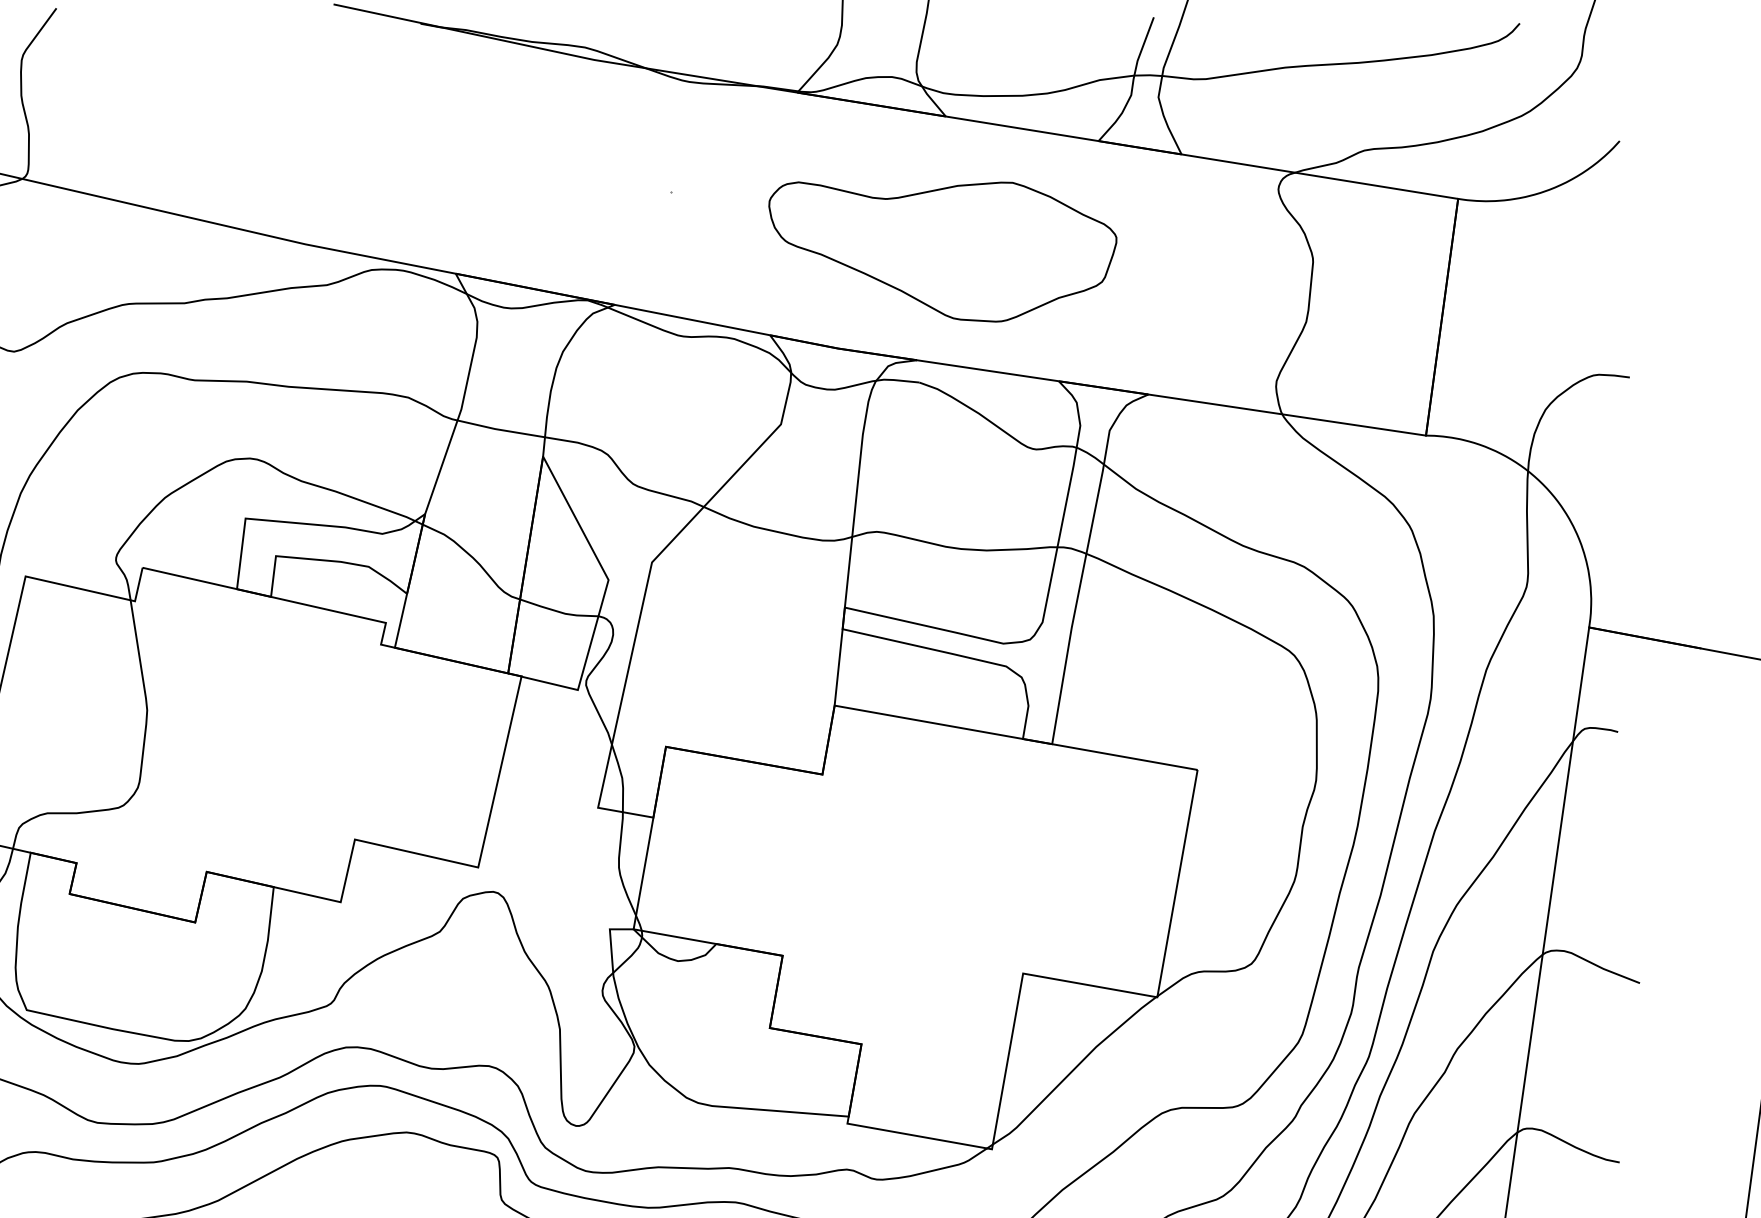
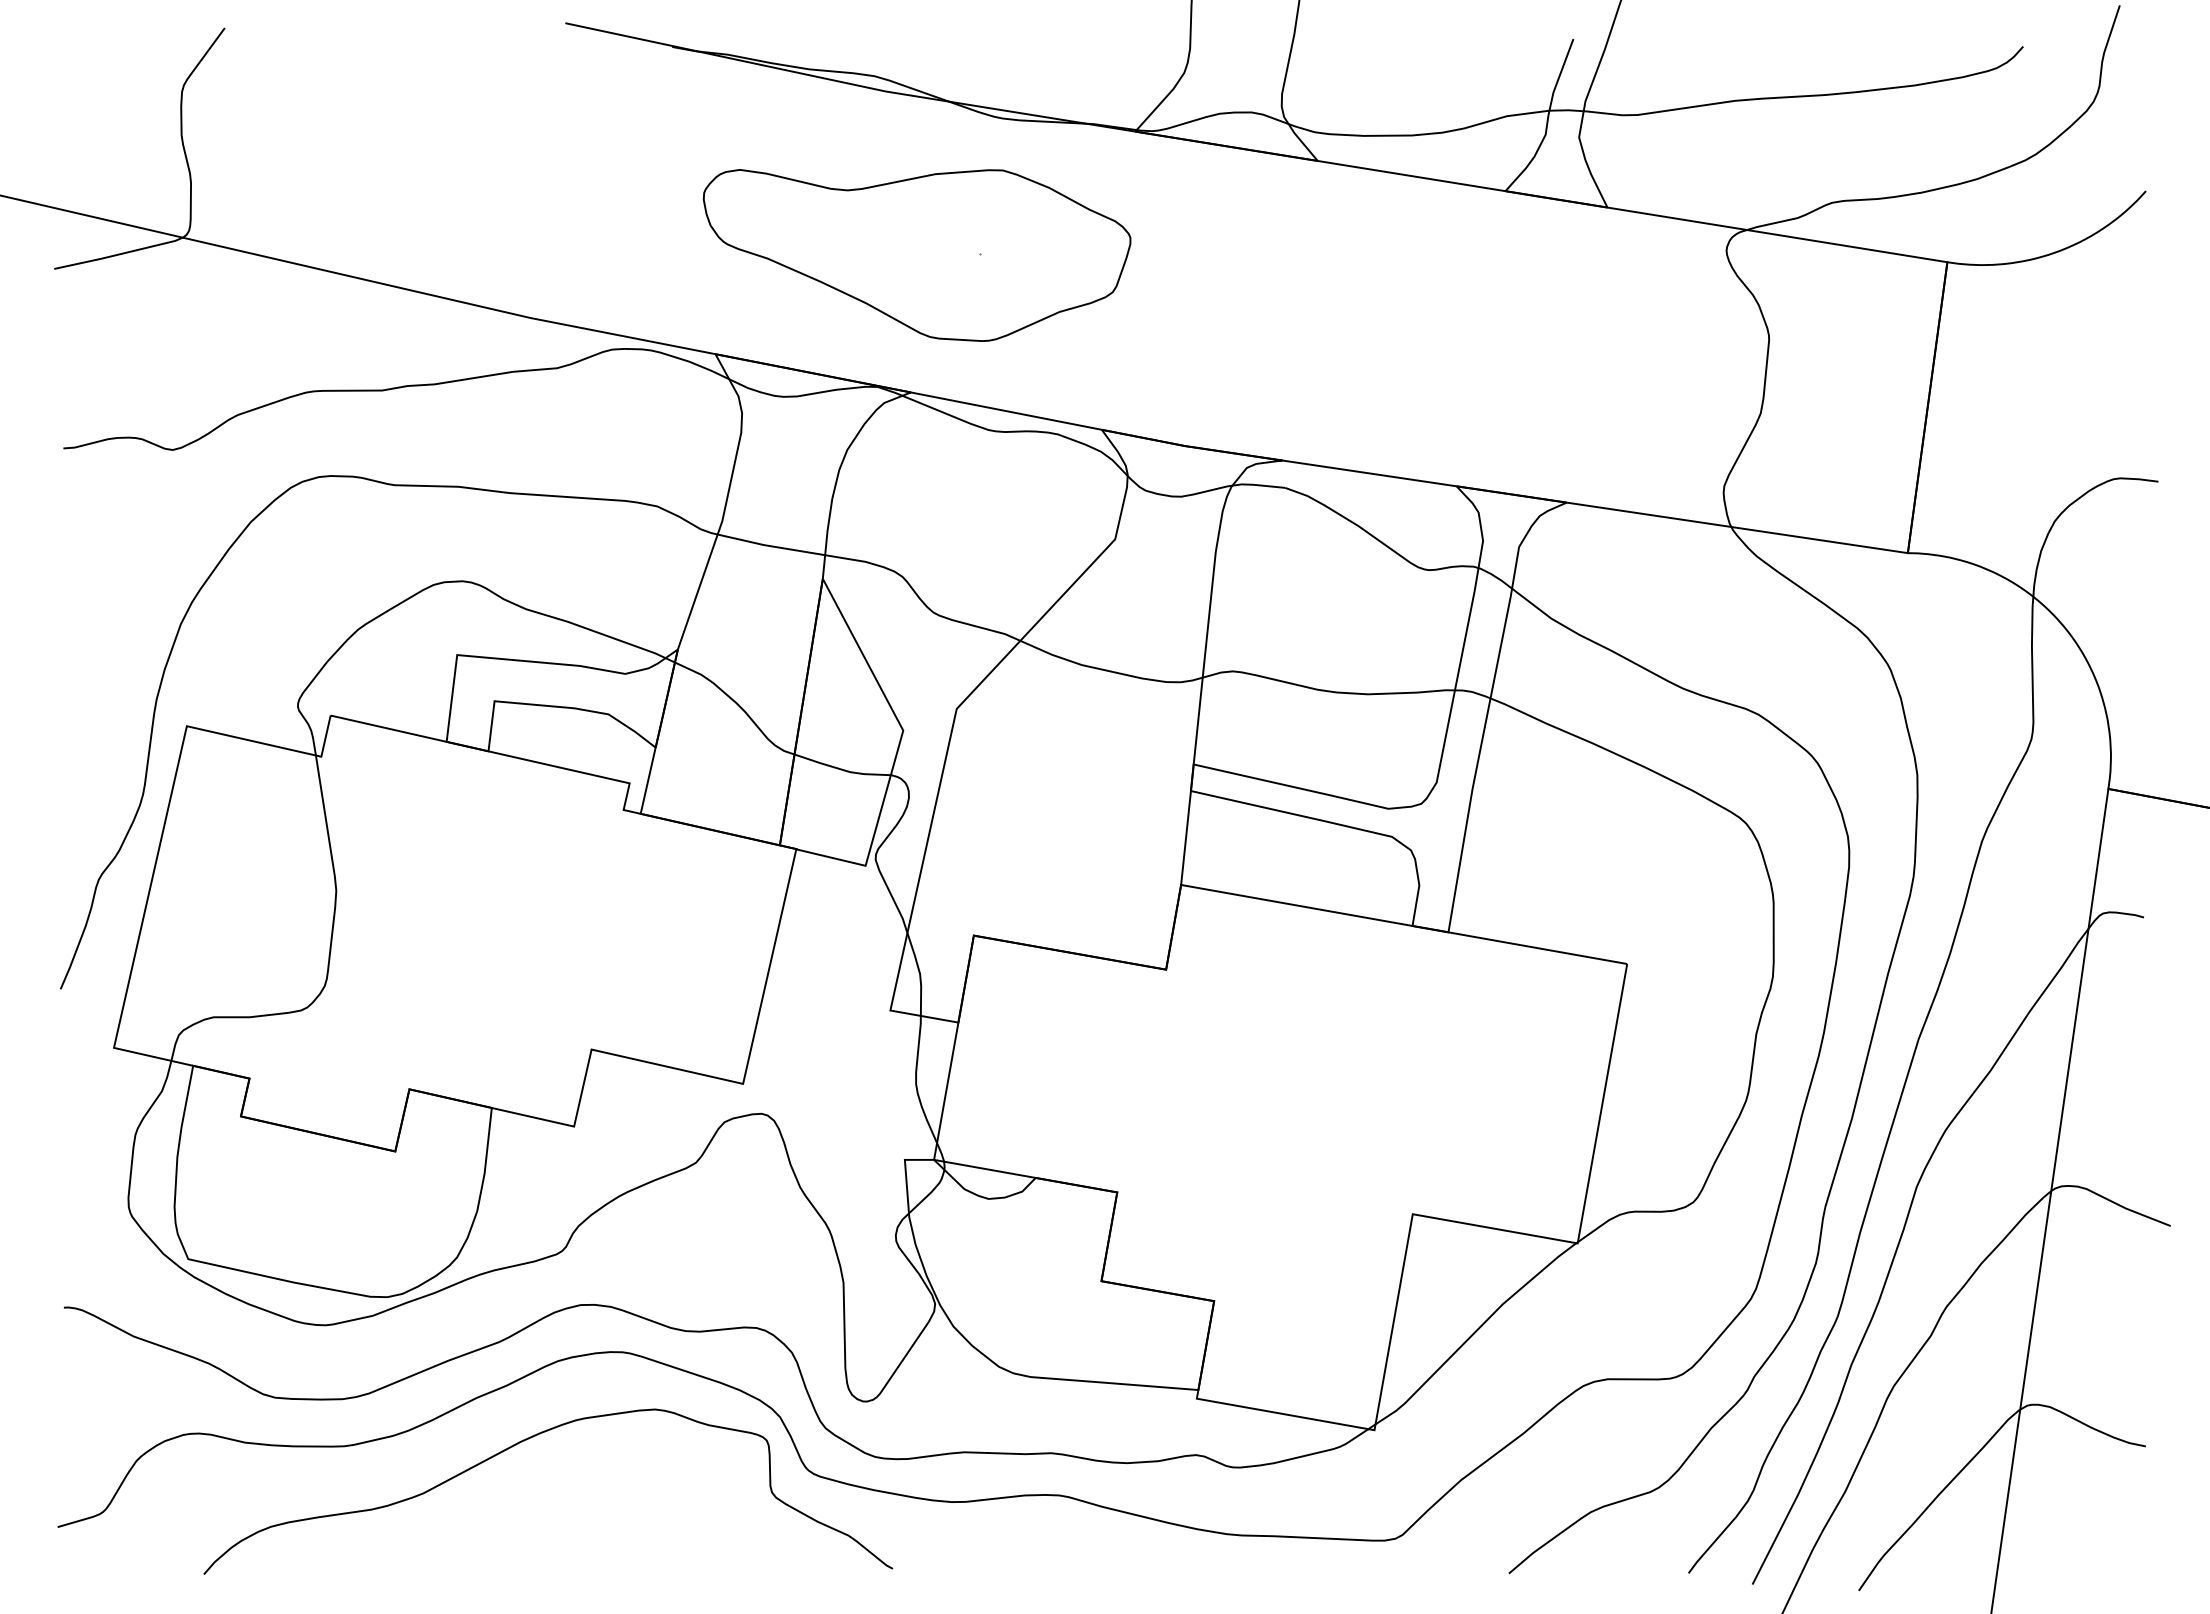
part: (942, 252) -> (916, 255), moved

